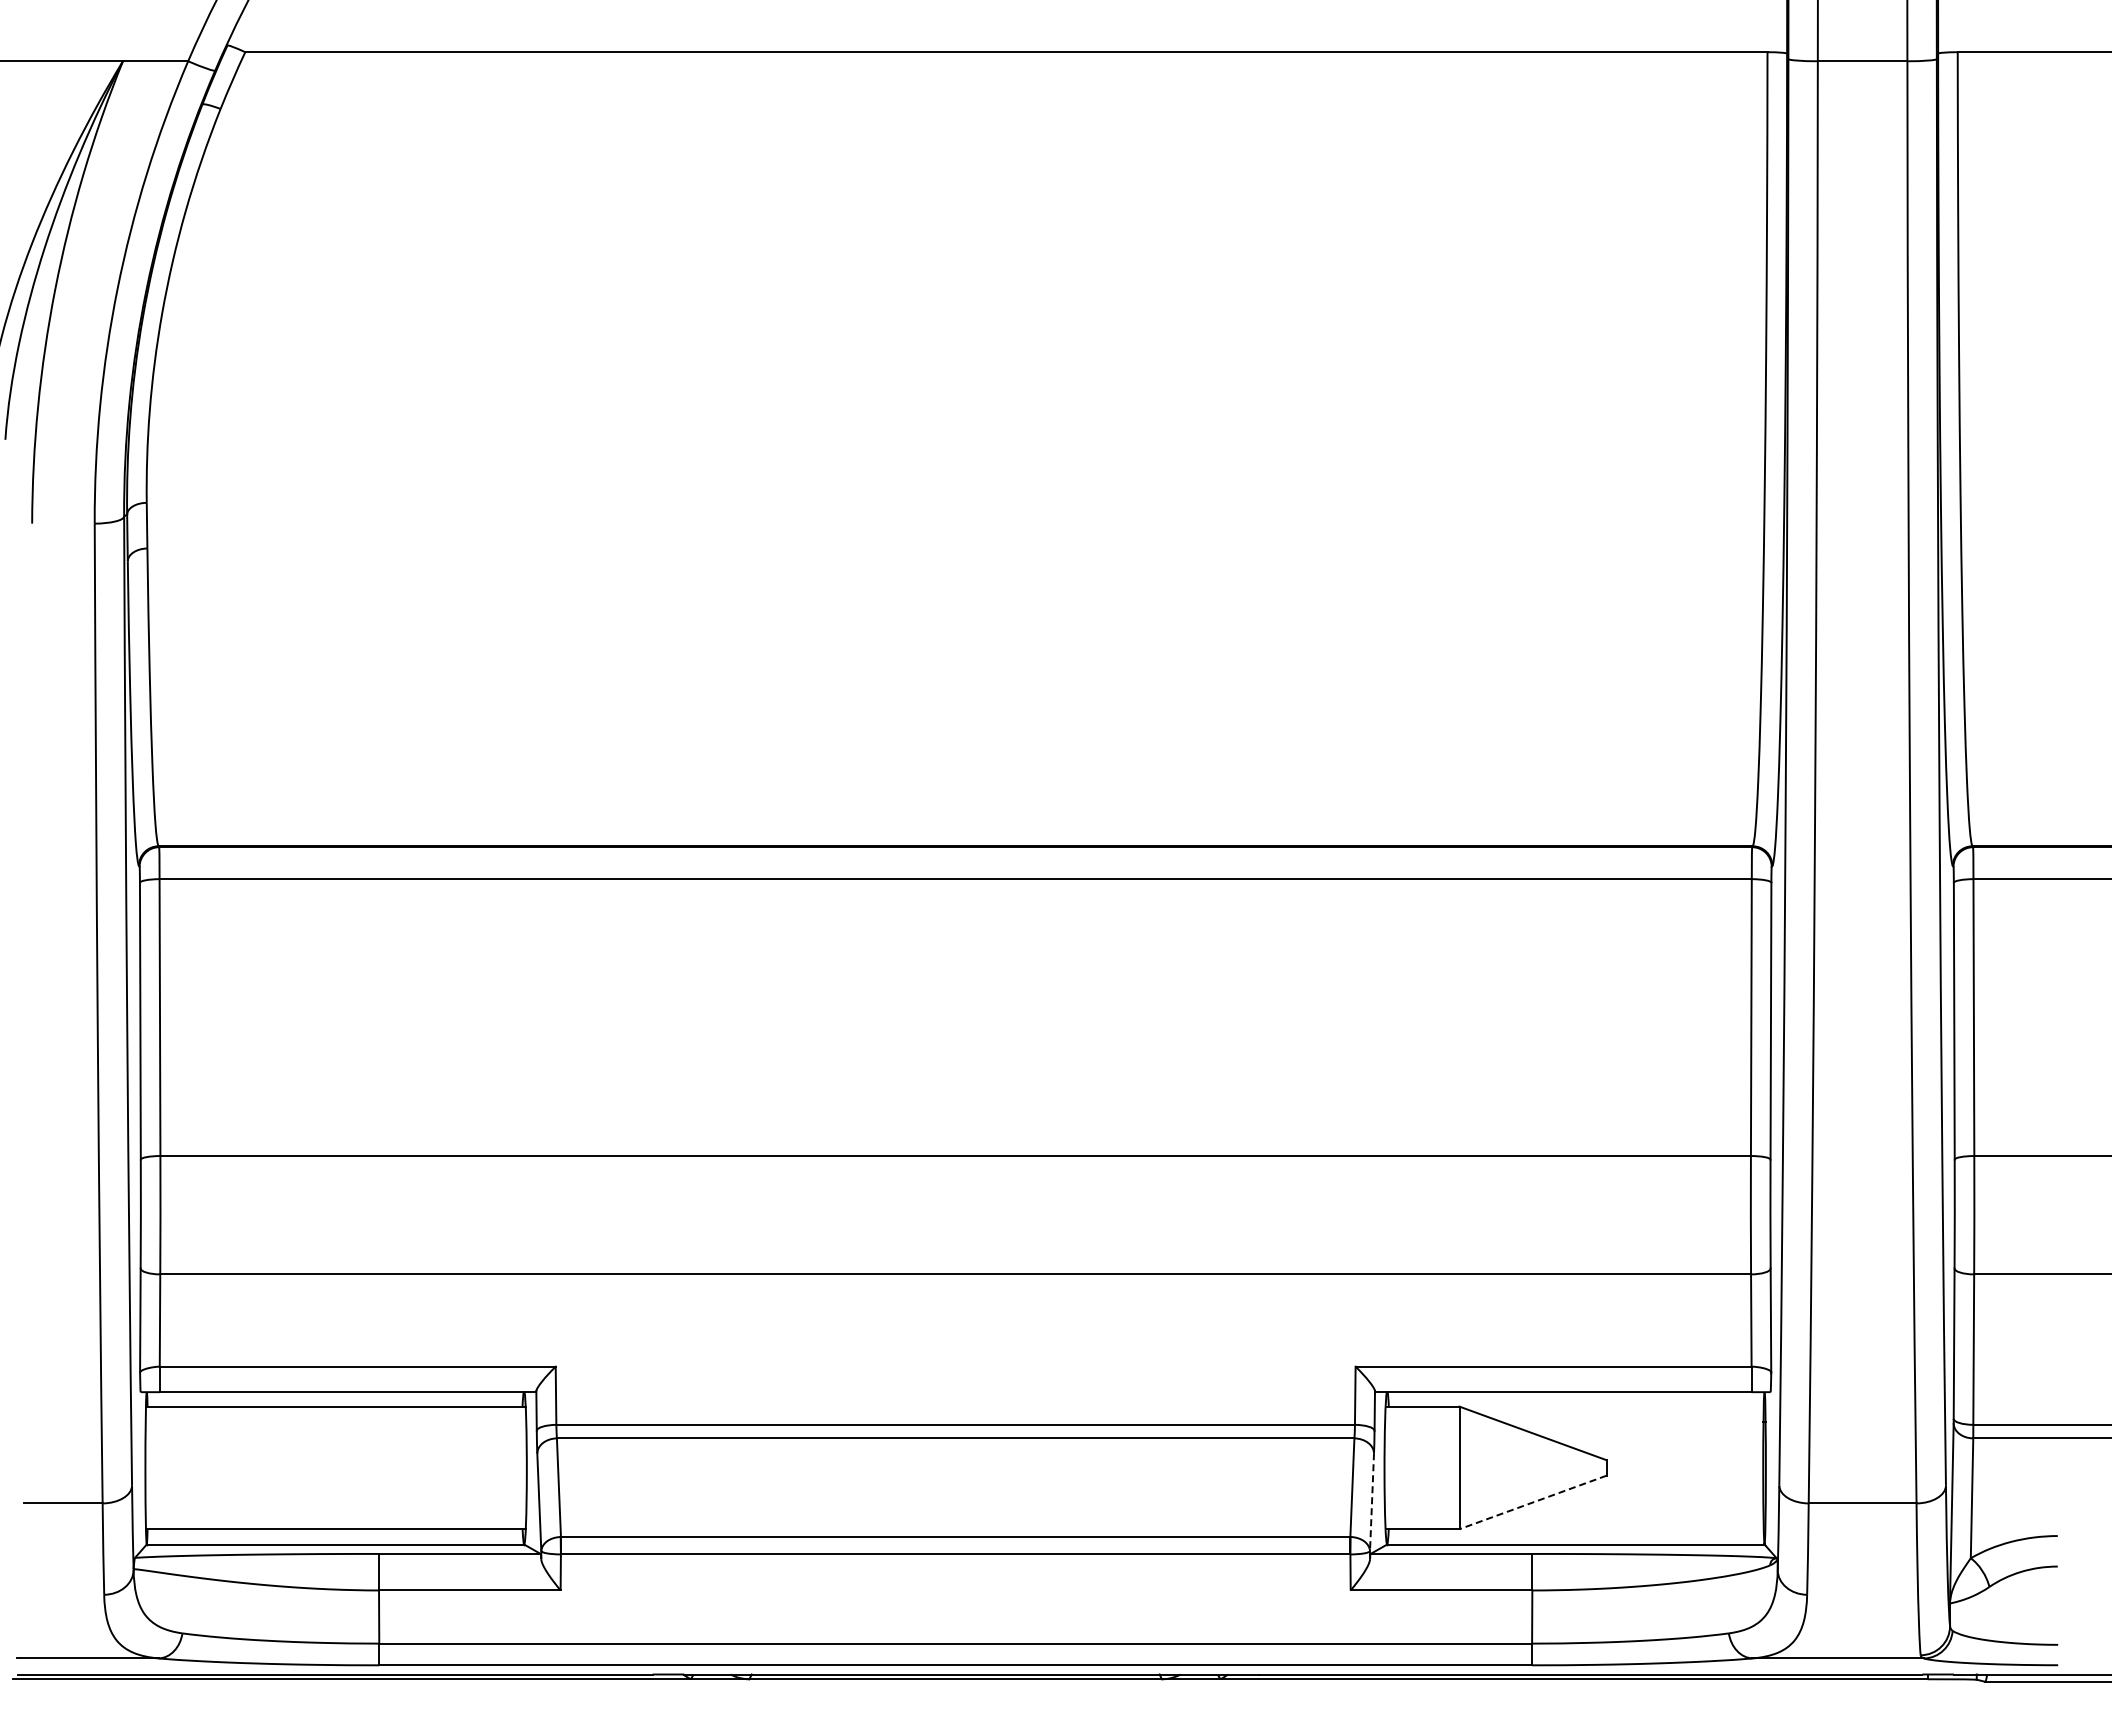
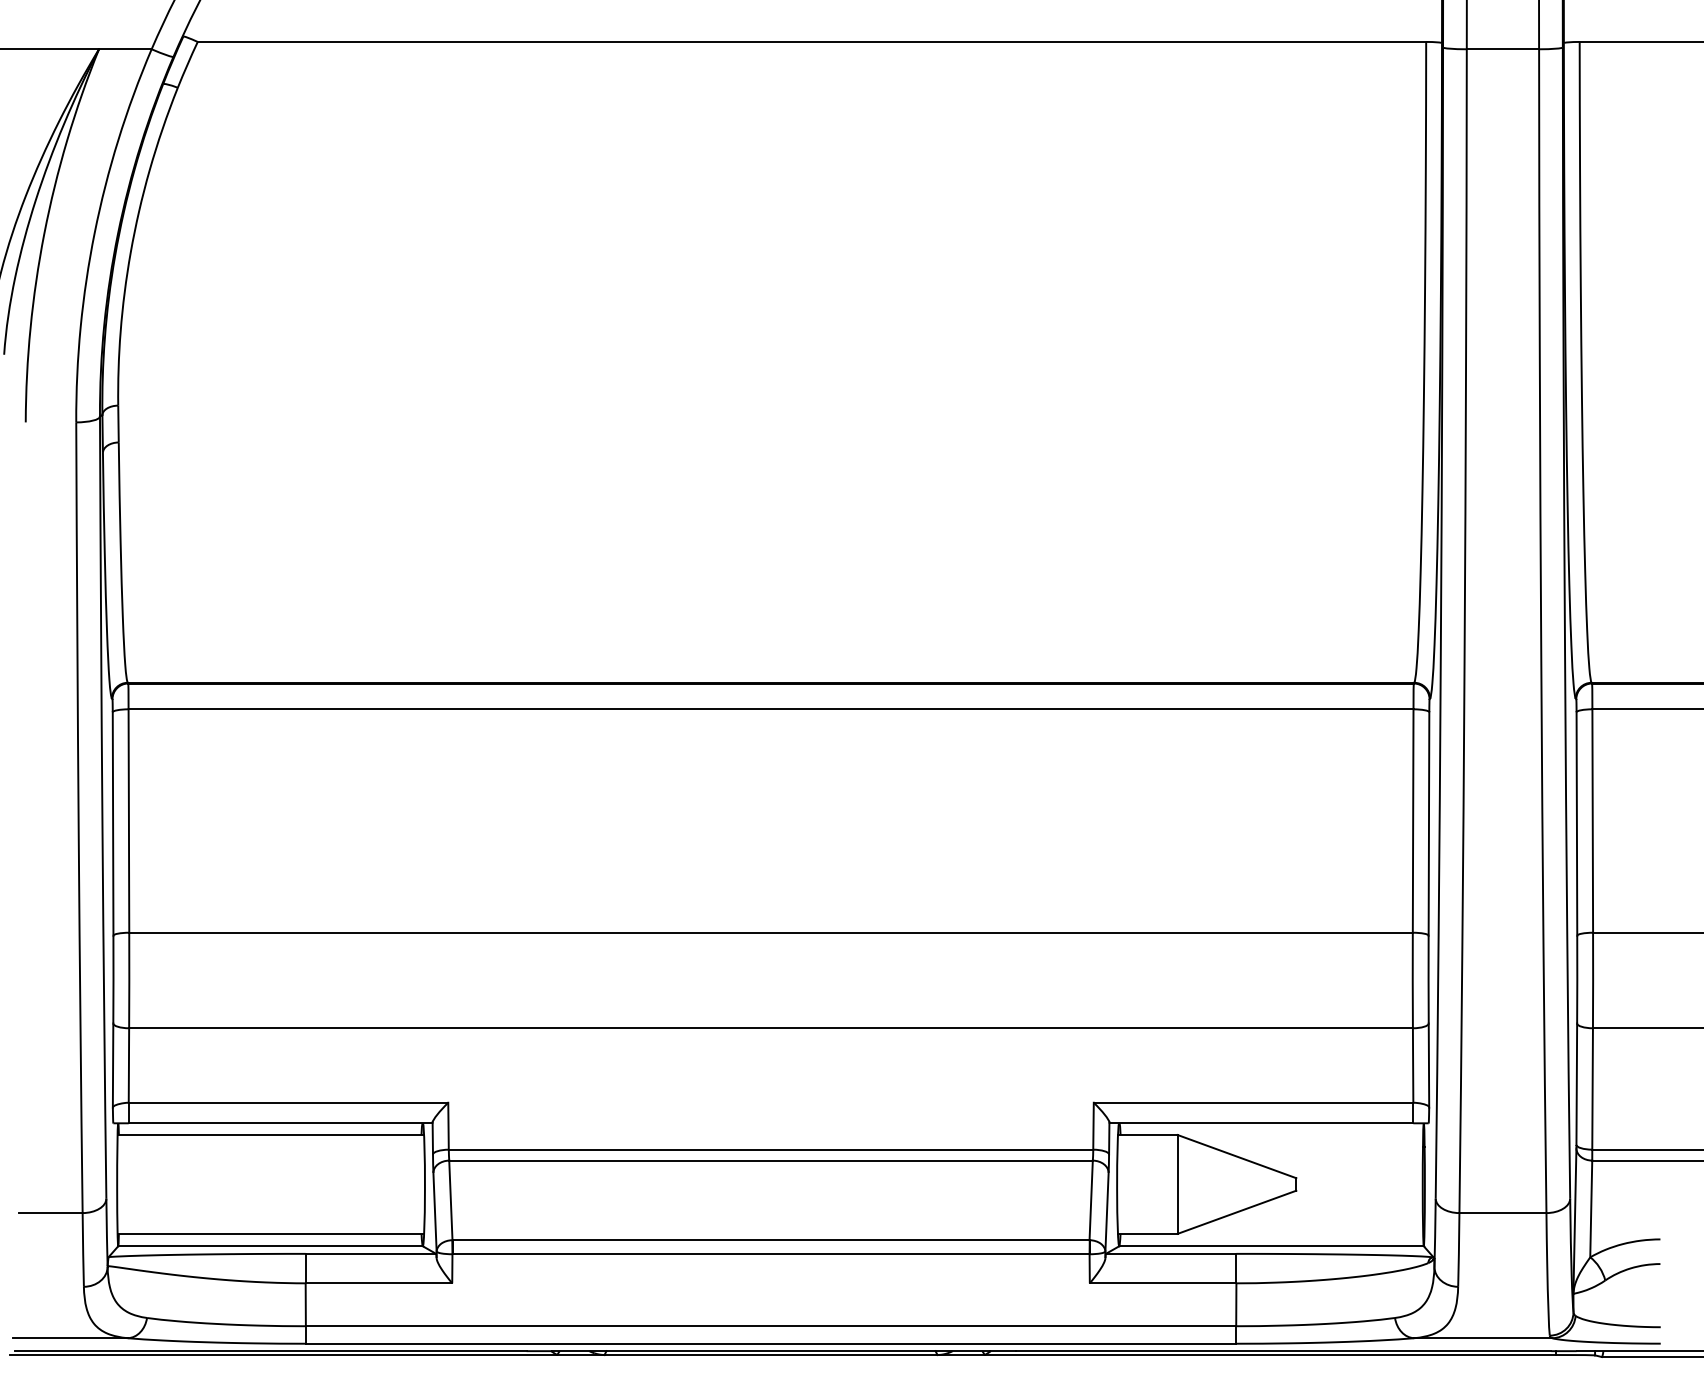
line: (1372, 1502) -> (1107, 1212), dashed -> solid
line: (1532, 1502) -> (1236, 1212), dashed -> solid

